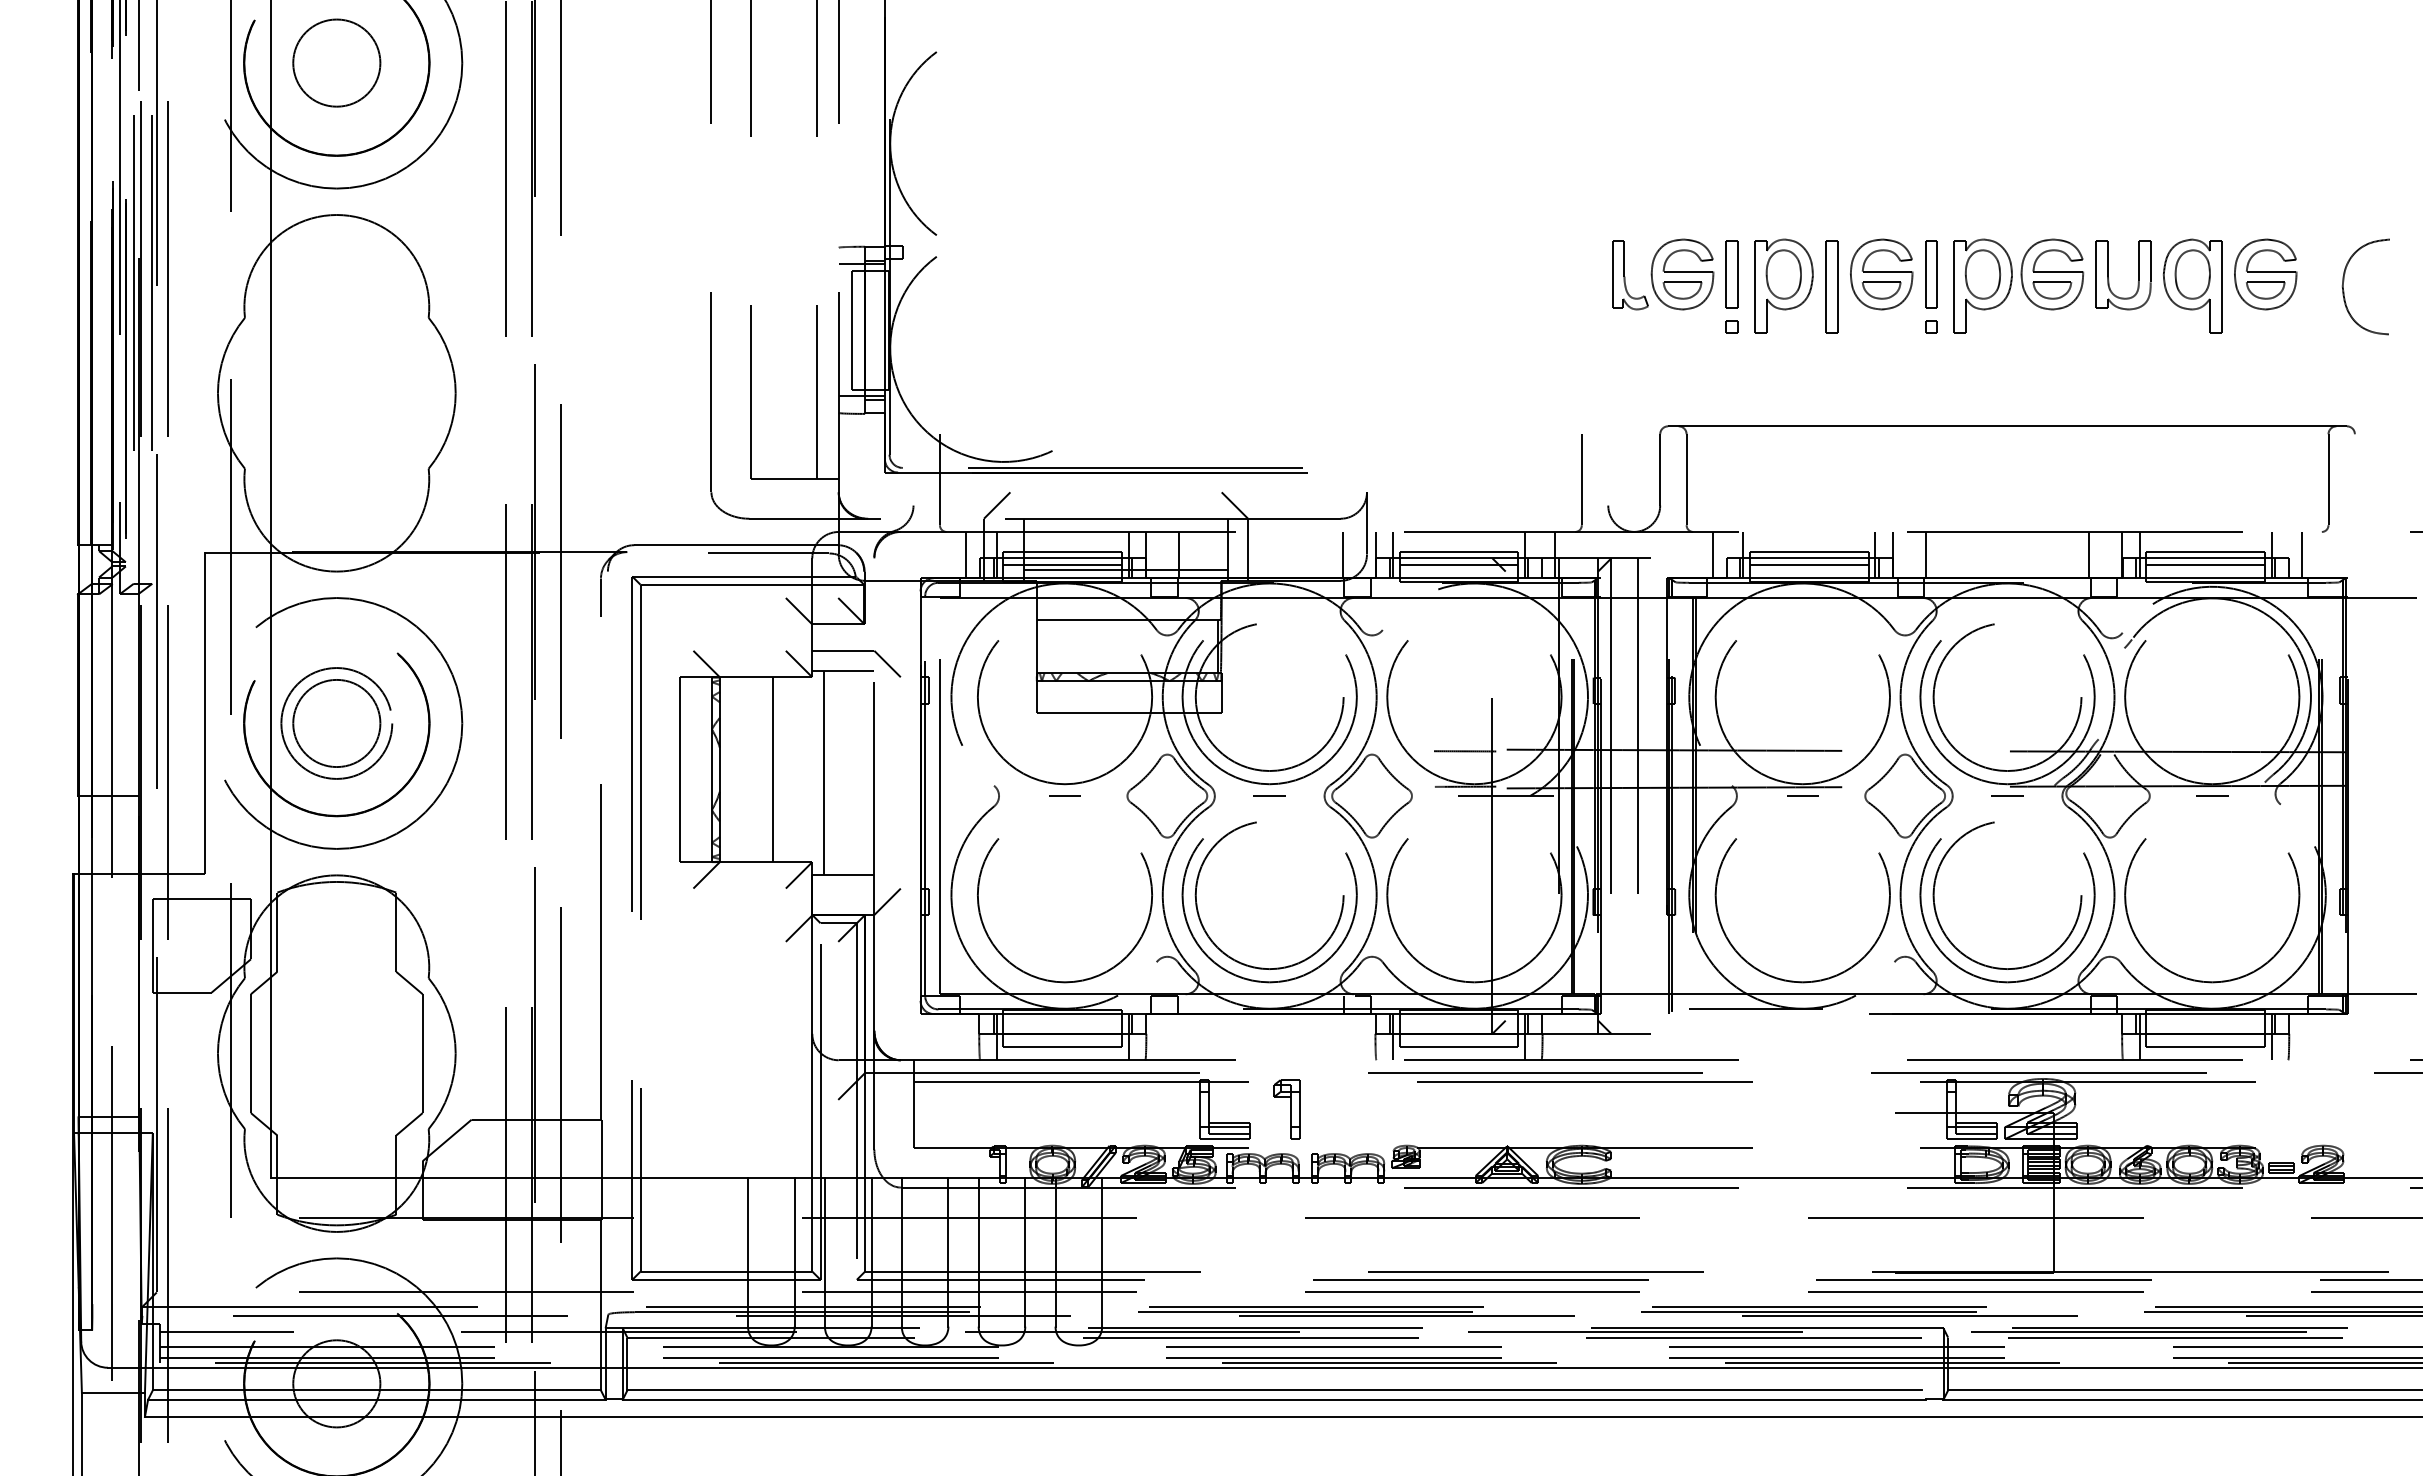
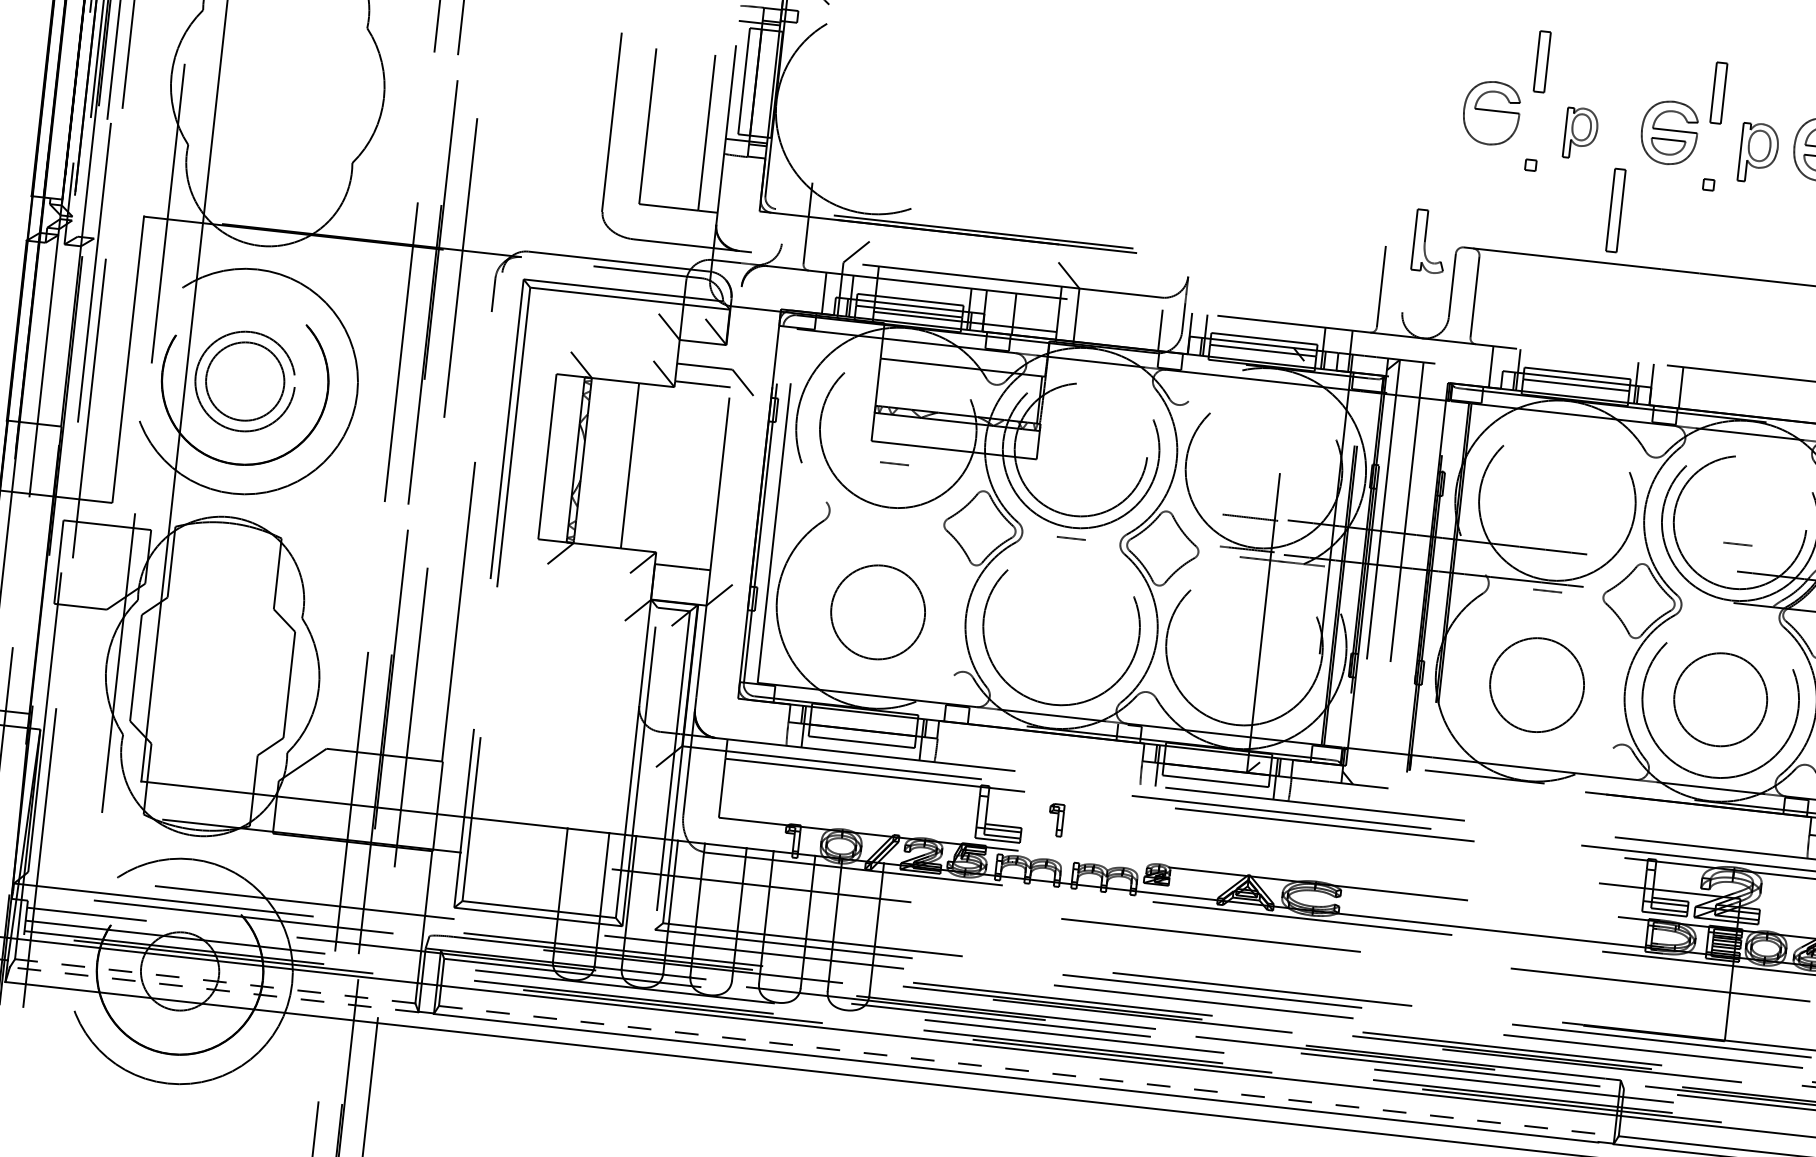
part: (1731, 274) -> (1541, 61), moved
part: (1931, 274) -> (1718, 93), moved
part: (1630, 275) -> (1430, 242), moved
part: (1783, 285) -> (1580, 132), size x0.6
part: (1982, 285) -> (1758, 152), size x0.7
part: (1831, 286) -> (1615, 210), moved
part: (1682, 290) -> (1489, 127), removed
line: (823, 772) -> (675, 473), removed
line: (1064, 795) -> (894, 463), moved
line: (2007, 795) -> (1737, 543), moved
circle: (1269, 895) -> (1061, 627), removed
circle: (2007, 895) -> (1720, 699), size x0.7
circle: (1064, 910) -> (876, 620), size x0.6
circle: (1802, 910) -> (1536, 693), size x0.6
part: (1286, 1109) -> (1055, 820), size x0.6
line: (376, 1390) -> (214, 981), solid -> dashed
line: (1274, 1390) -> (1017, 1069), solid -> dashed
line: (376, 1399) -> (213, 989), solid -> dashed

